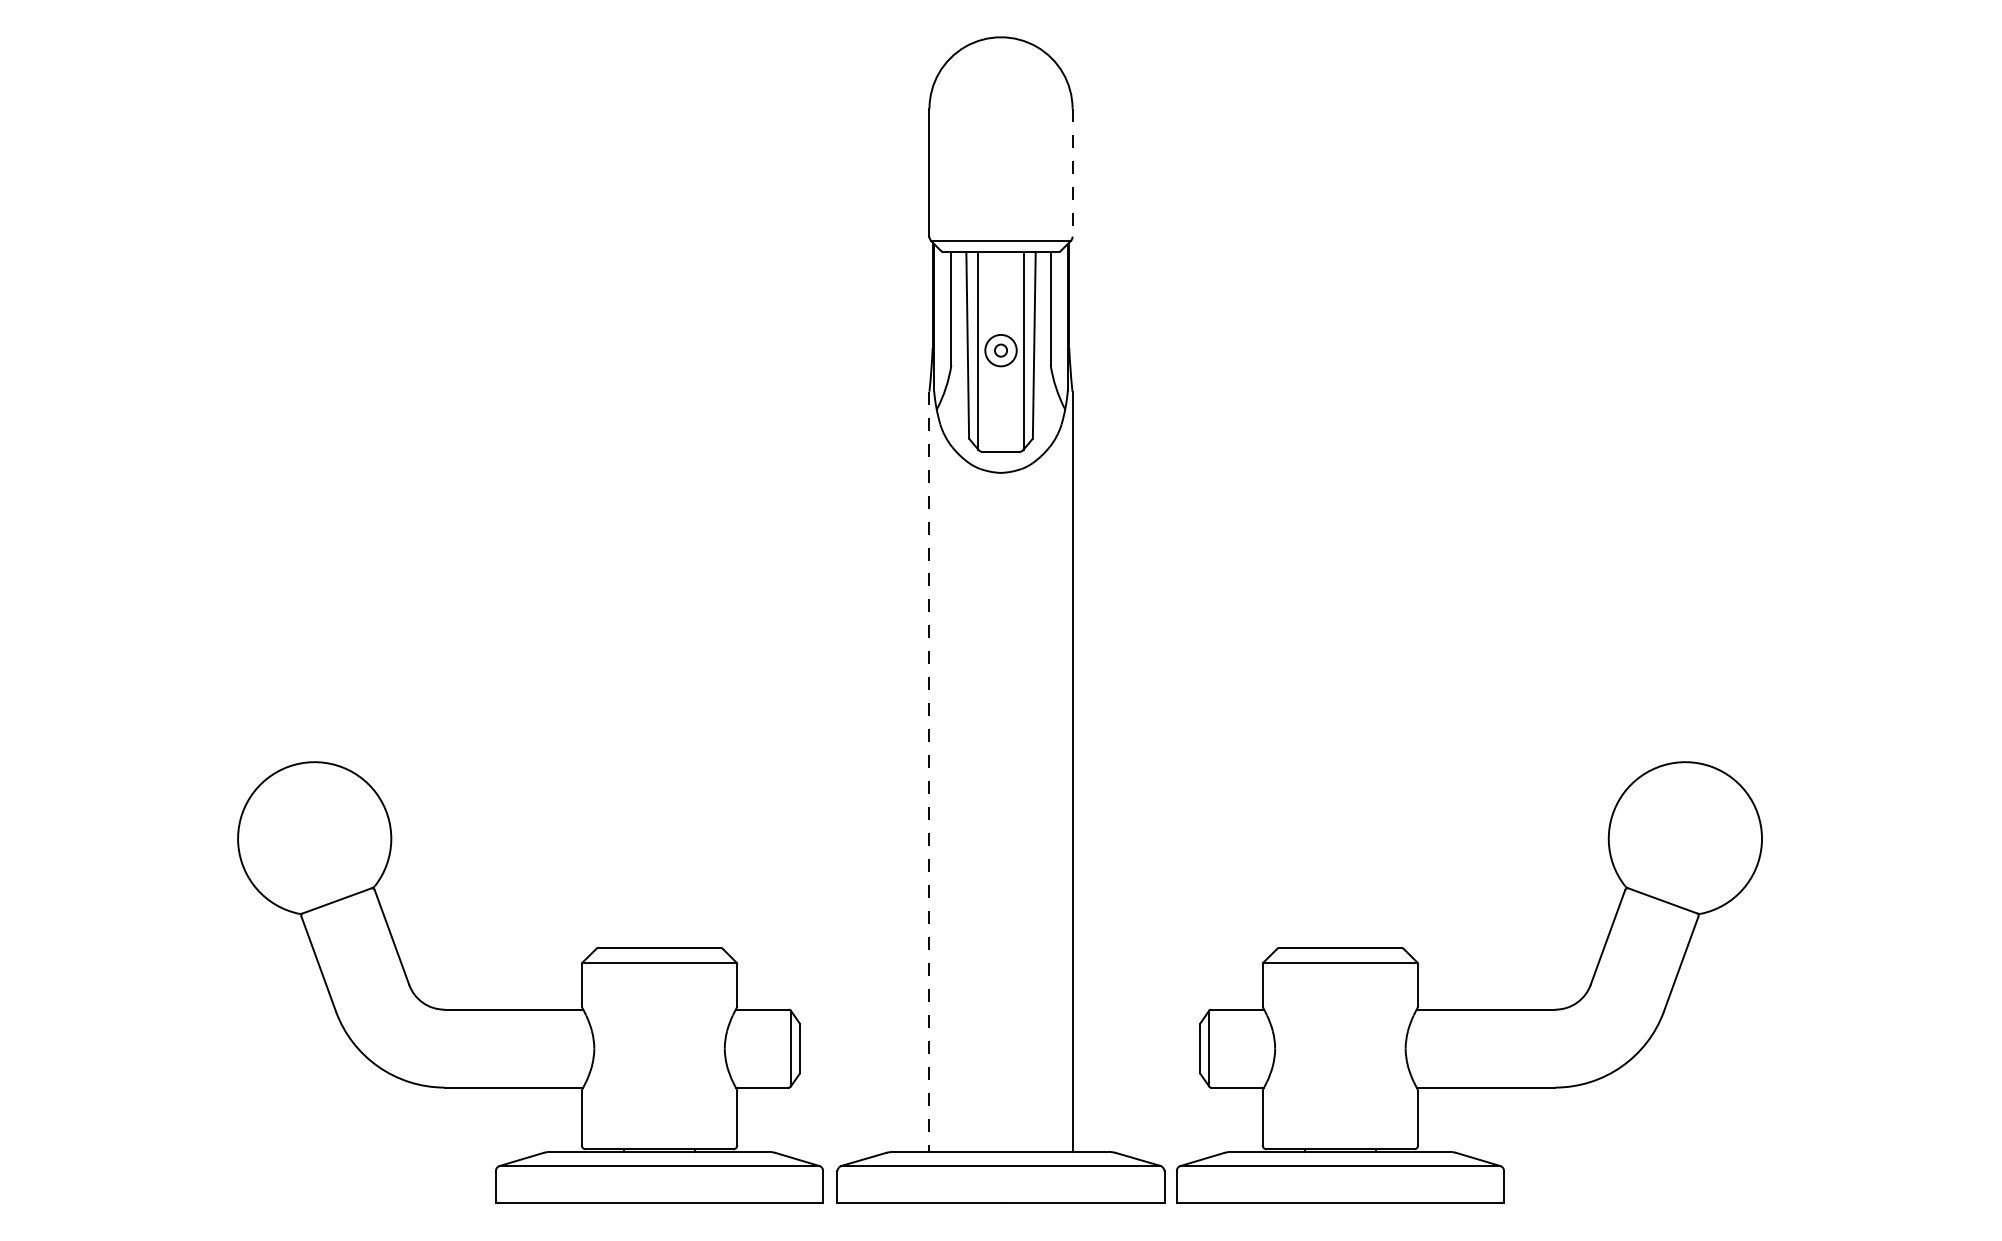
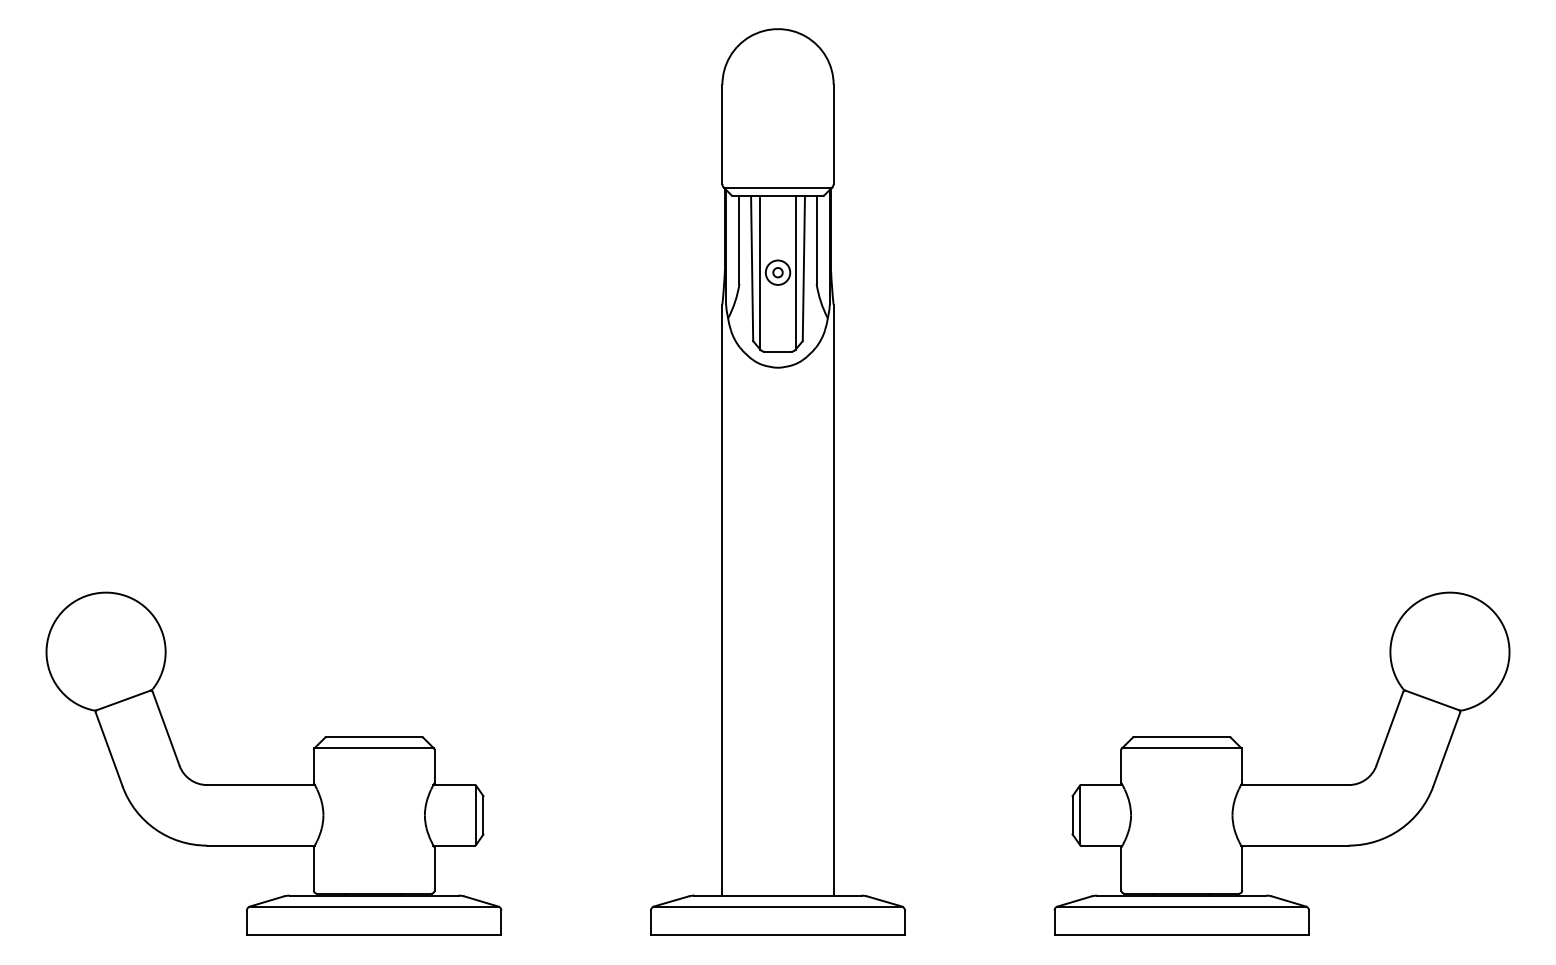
line: (1072, 172) -> (833, 134), dashed -> solid
line: (929, 772) -> (722, 600), dashed -> solid
part: (530, 1009) -> (273, 784), moved
part: (1469, 1009) -> (1282, 784), moved

